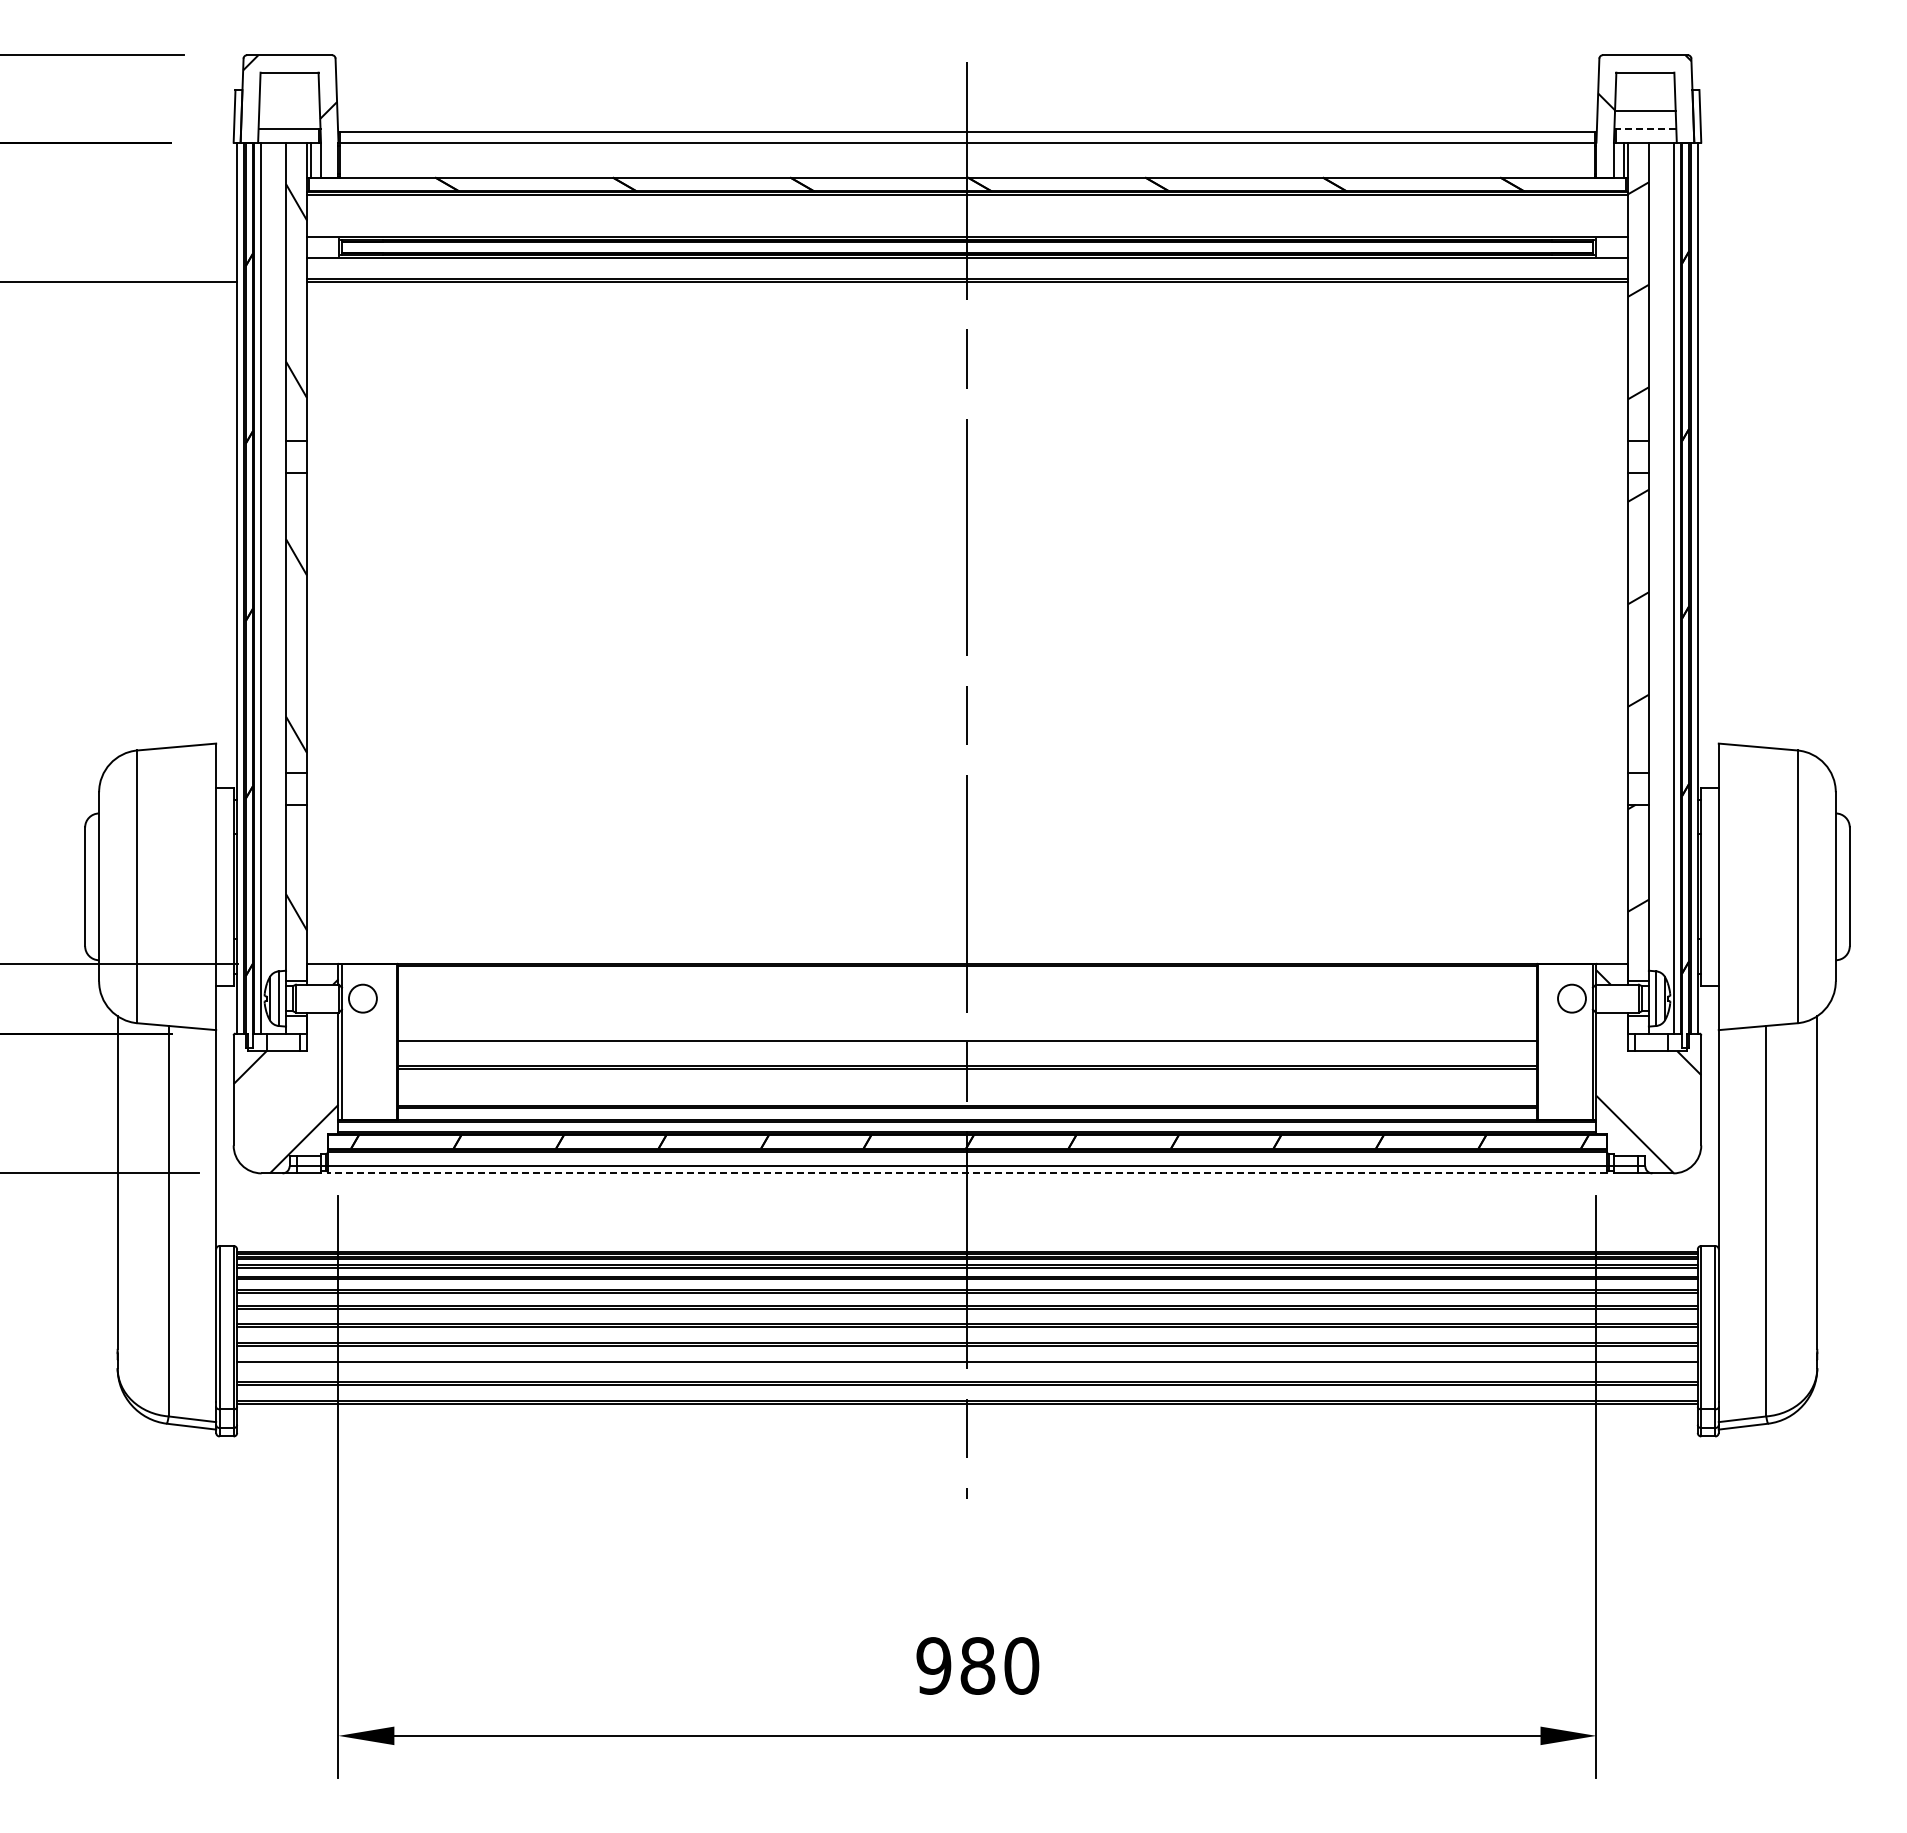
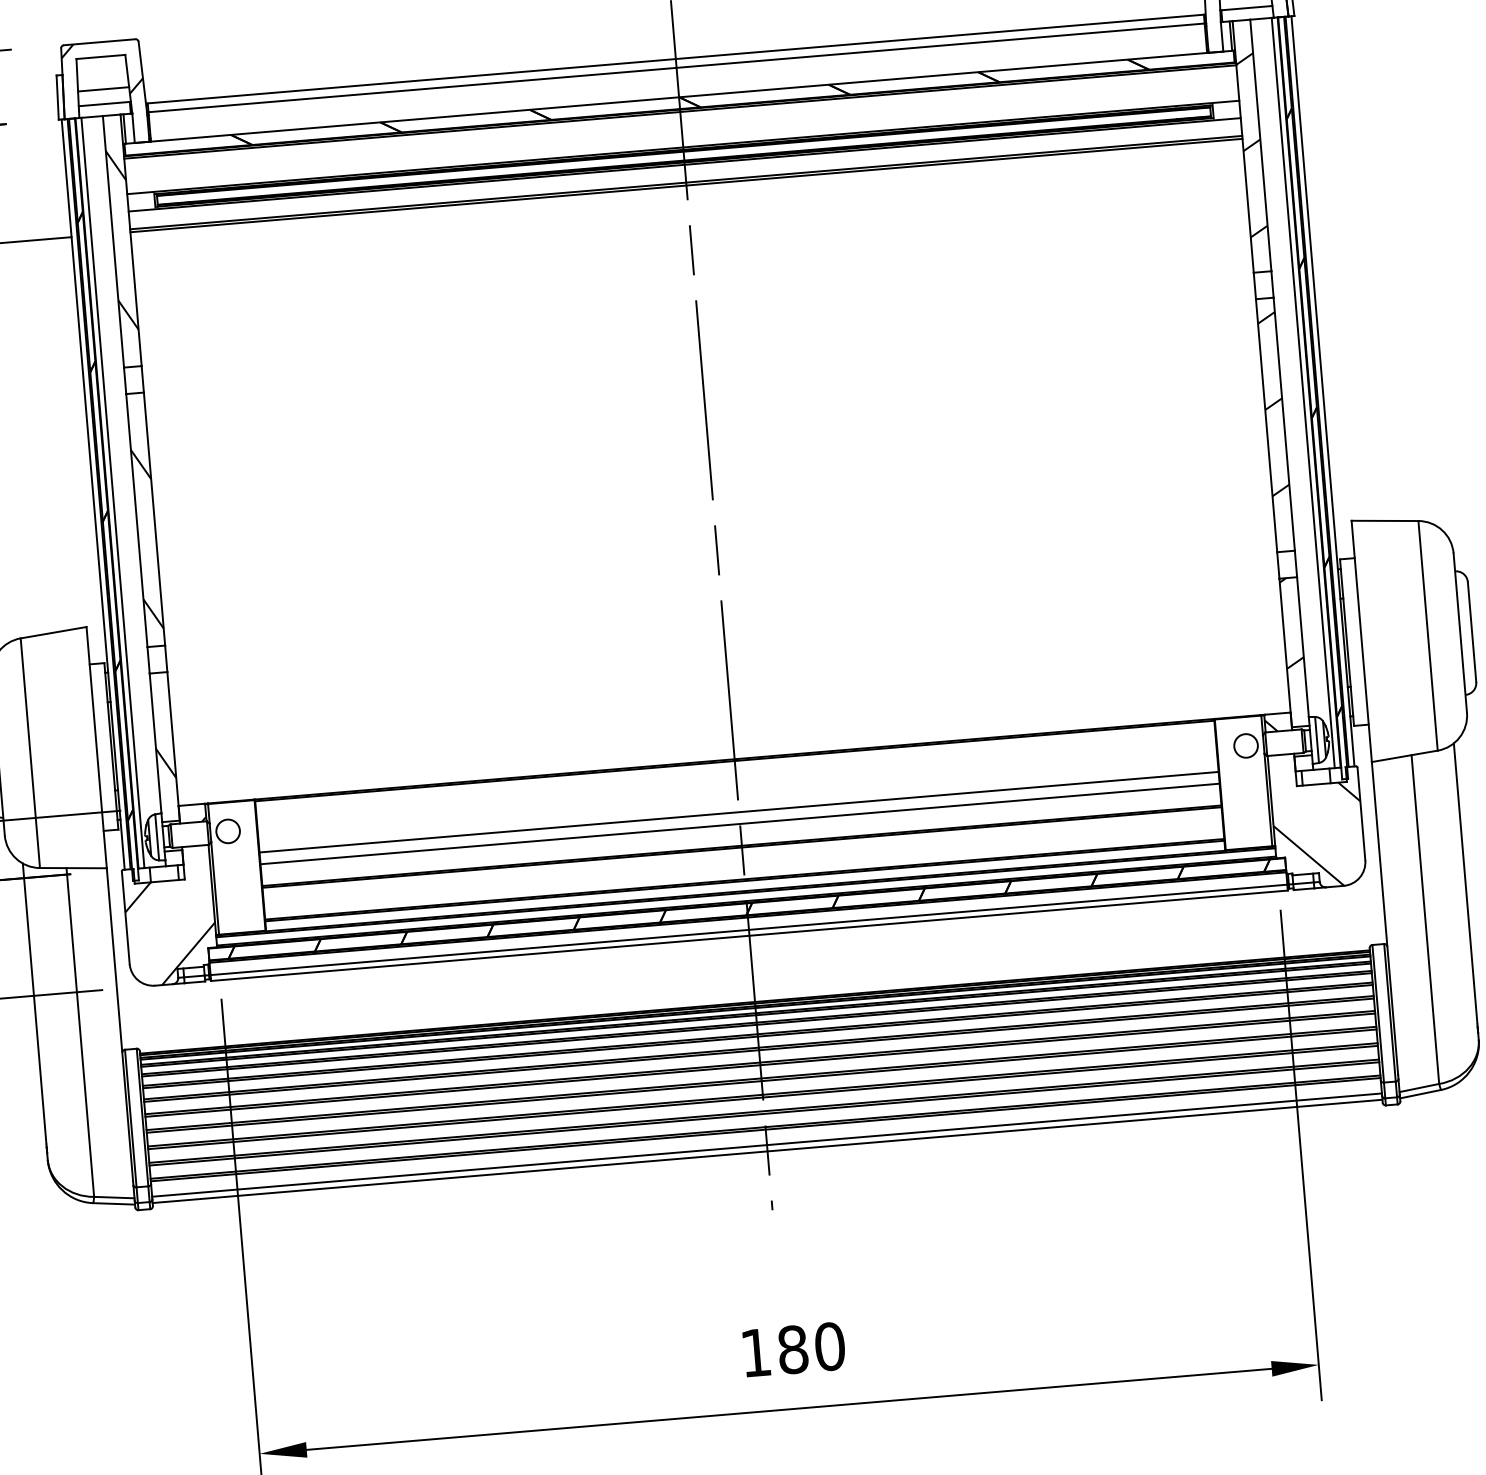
line: (289, 111) -> (103, 89), added
line: (1645, 128) -> (1246, 8), dashed -> solid
line: (967, 1026) -> (739, 812), added
line: (966, 1173) -> (748, 935), dashed -> solid
line: (967, 1365) -> (763, 1097), added
line: (967, 1422) -> (767, 1145), added
line: (967, 1429) -> (767, 1151), added
text: (933, 1665) -> (755, 1352), 980 -> 180

